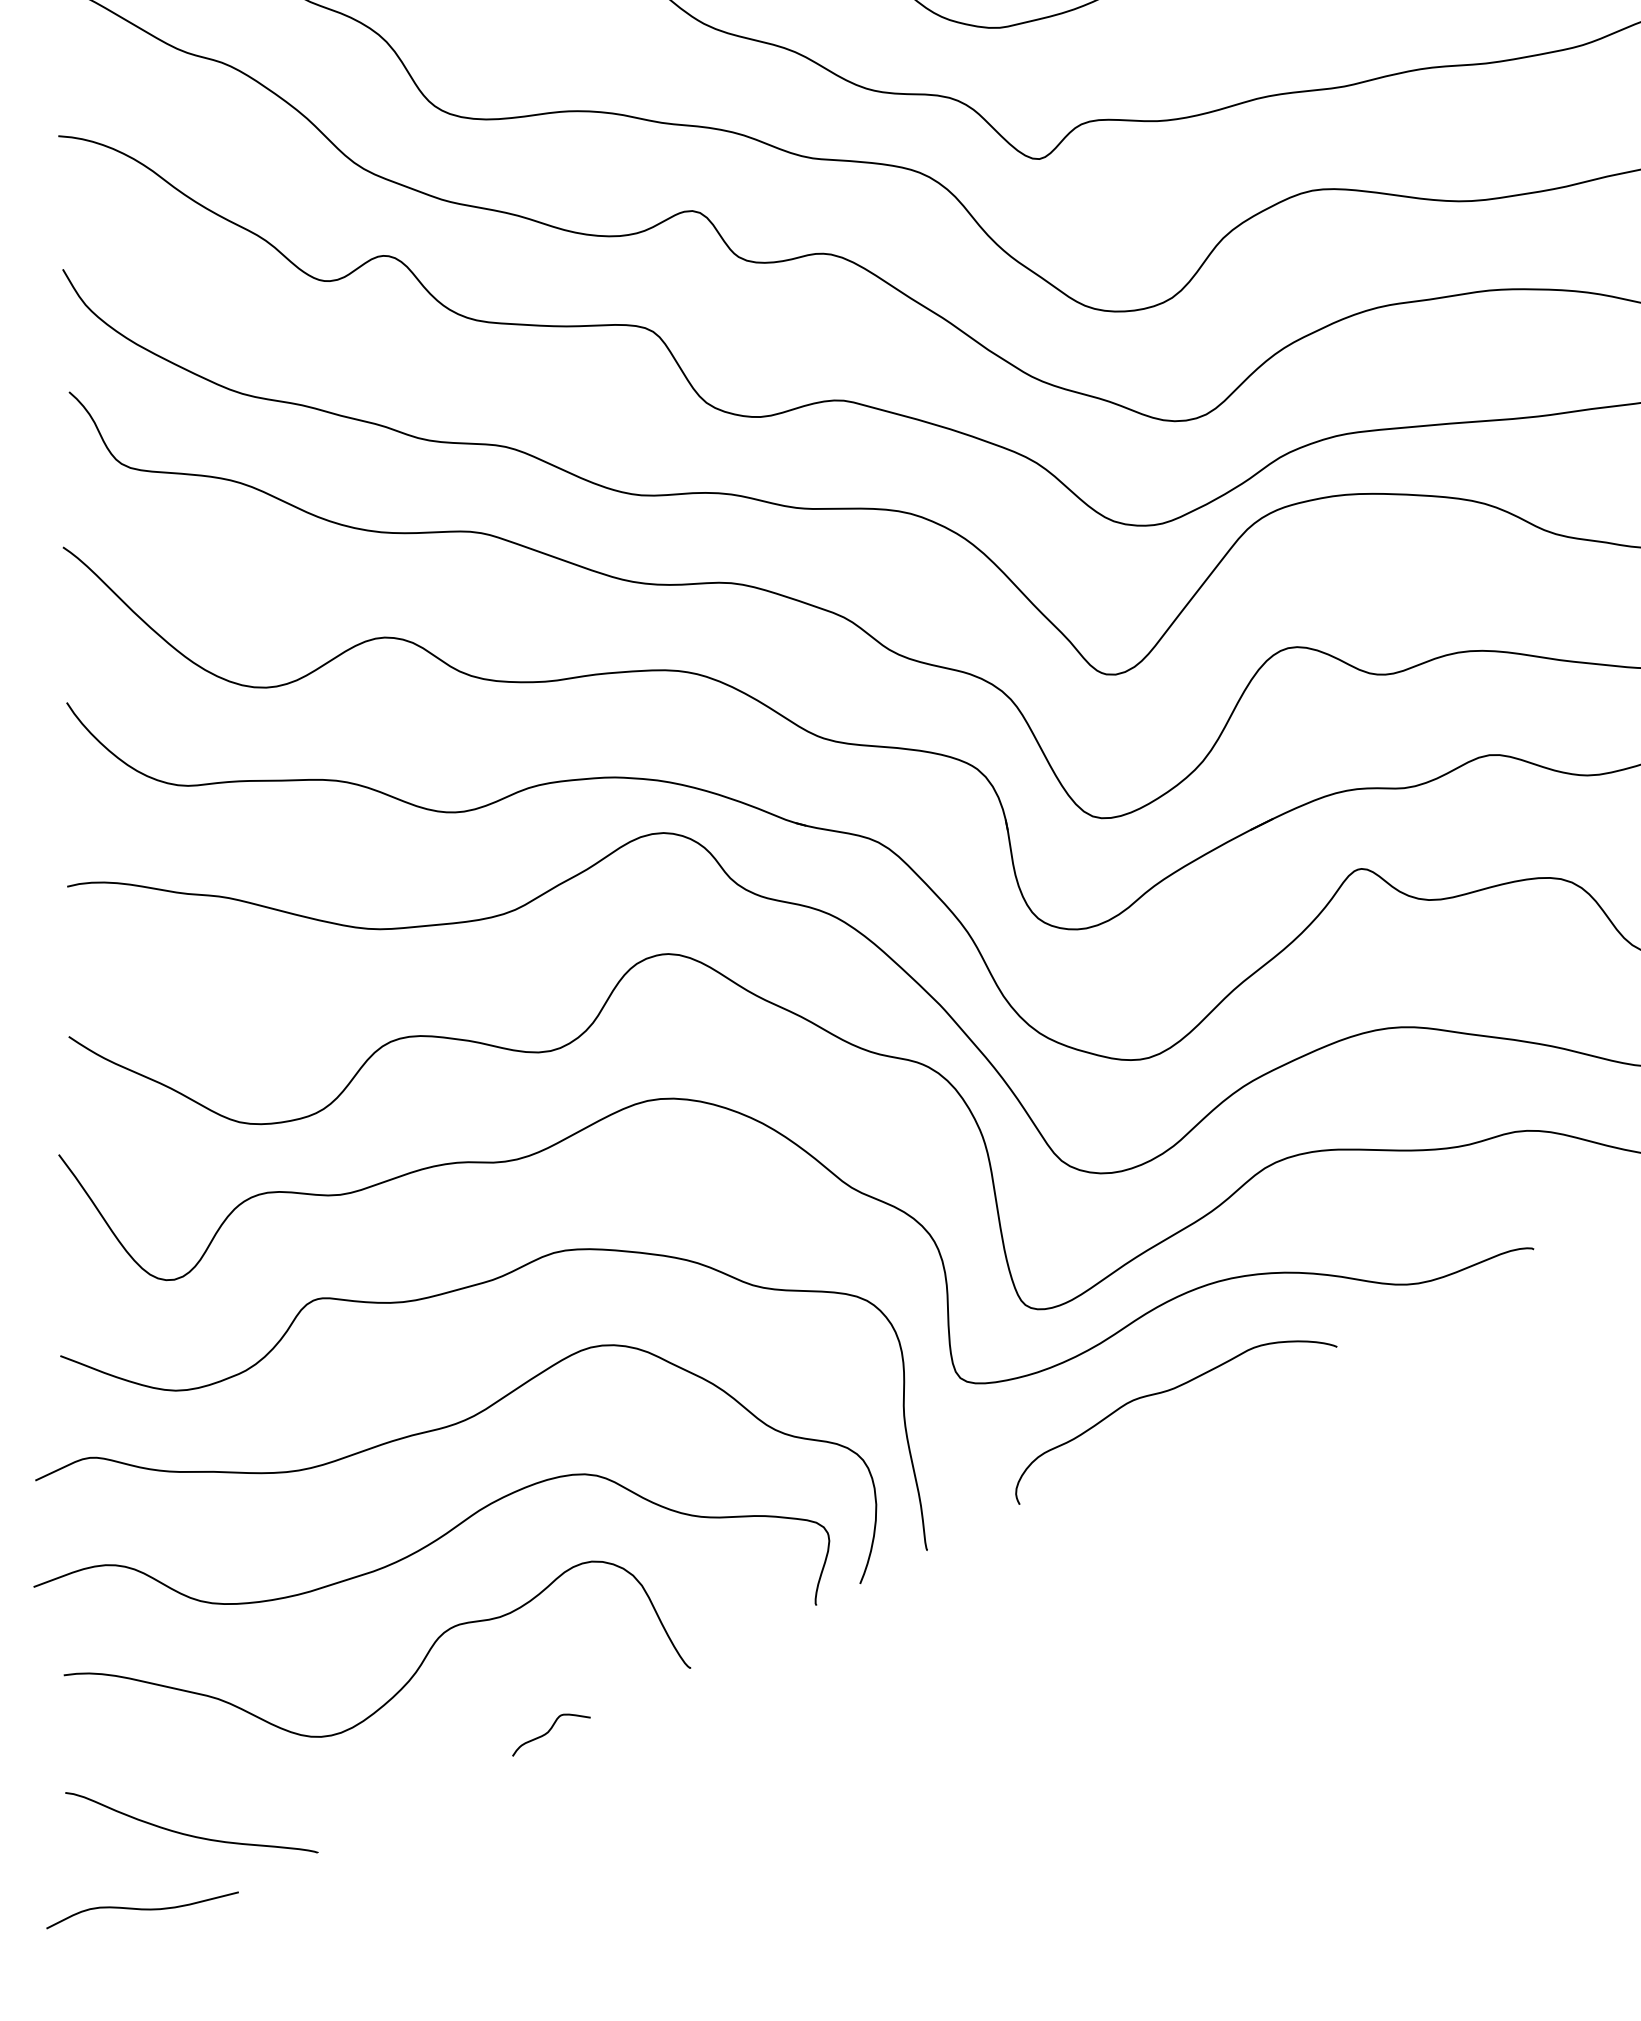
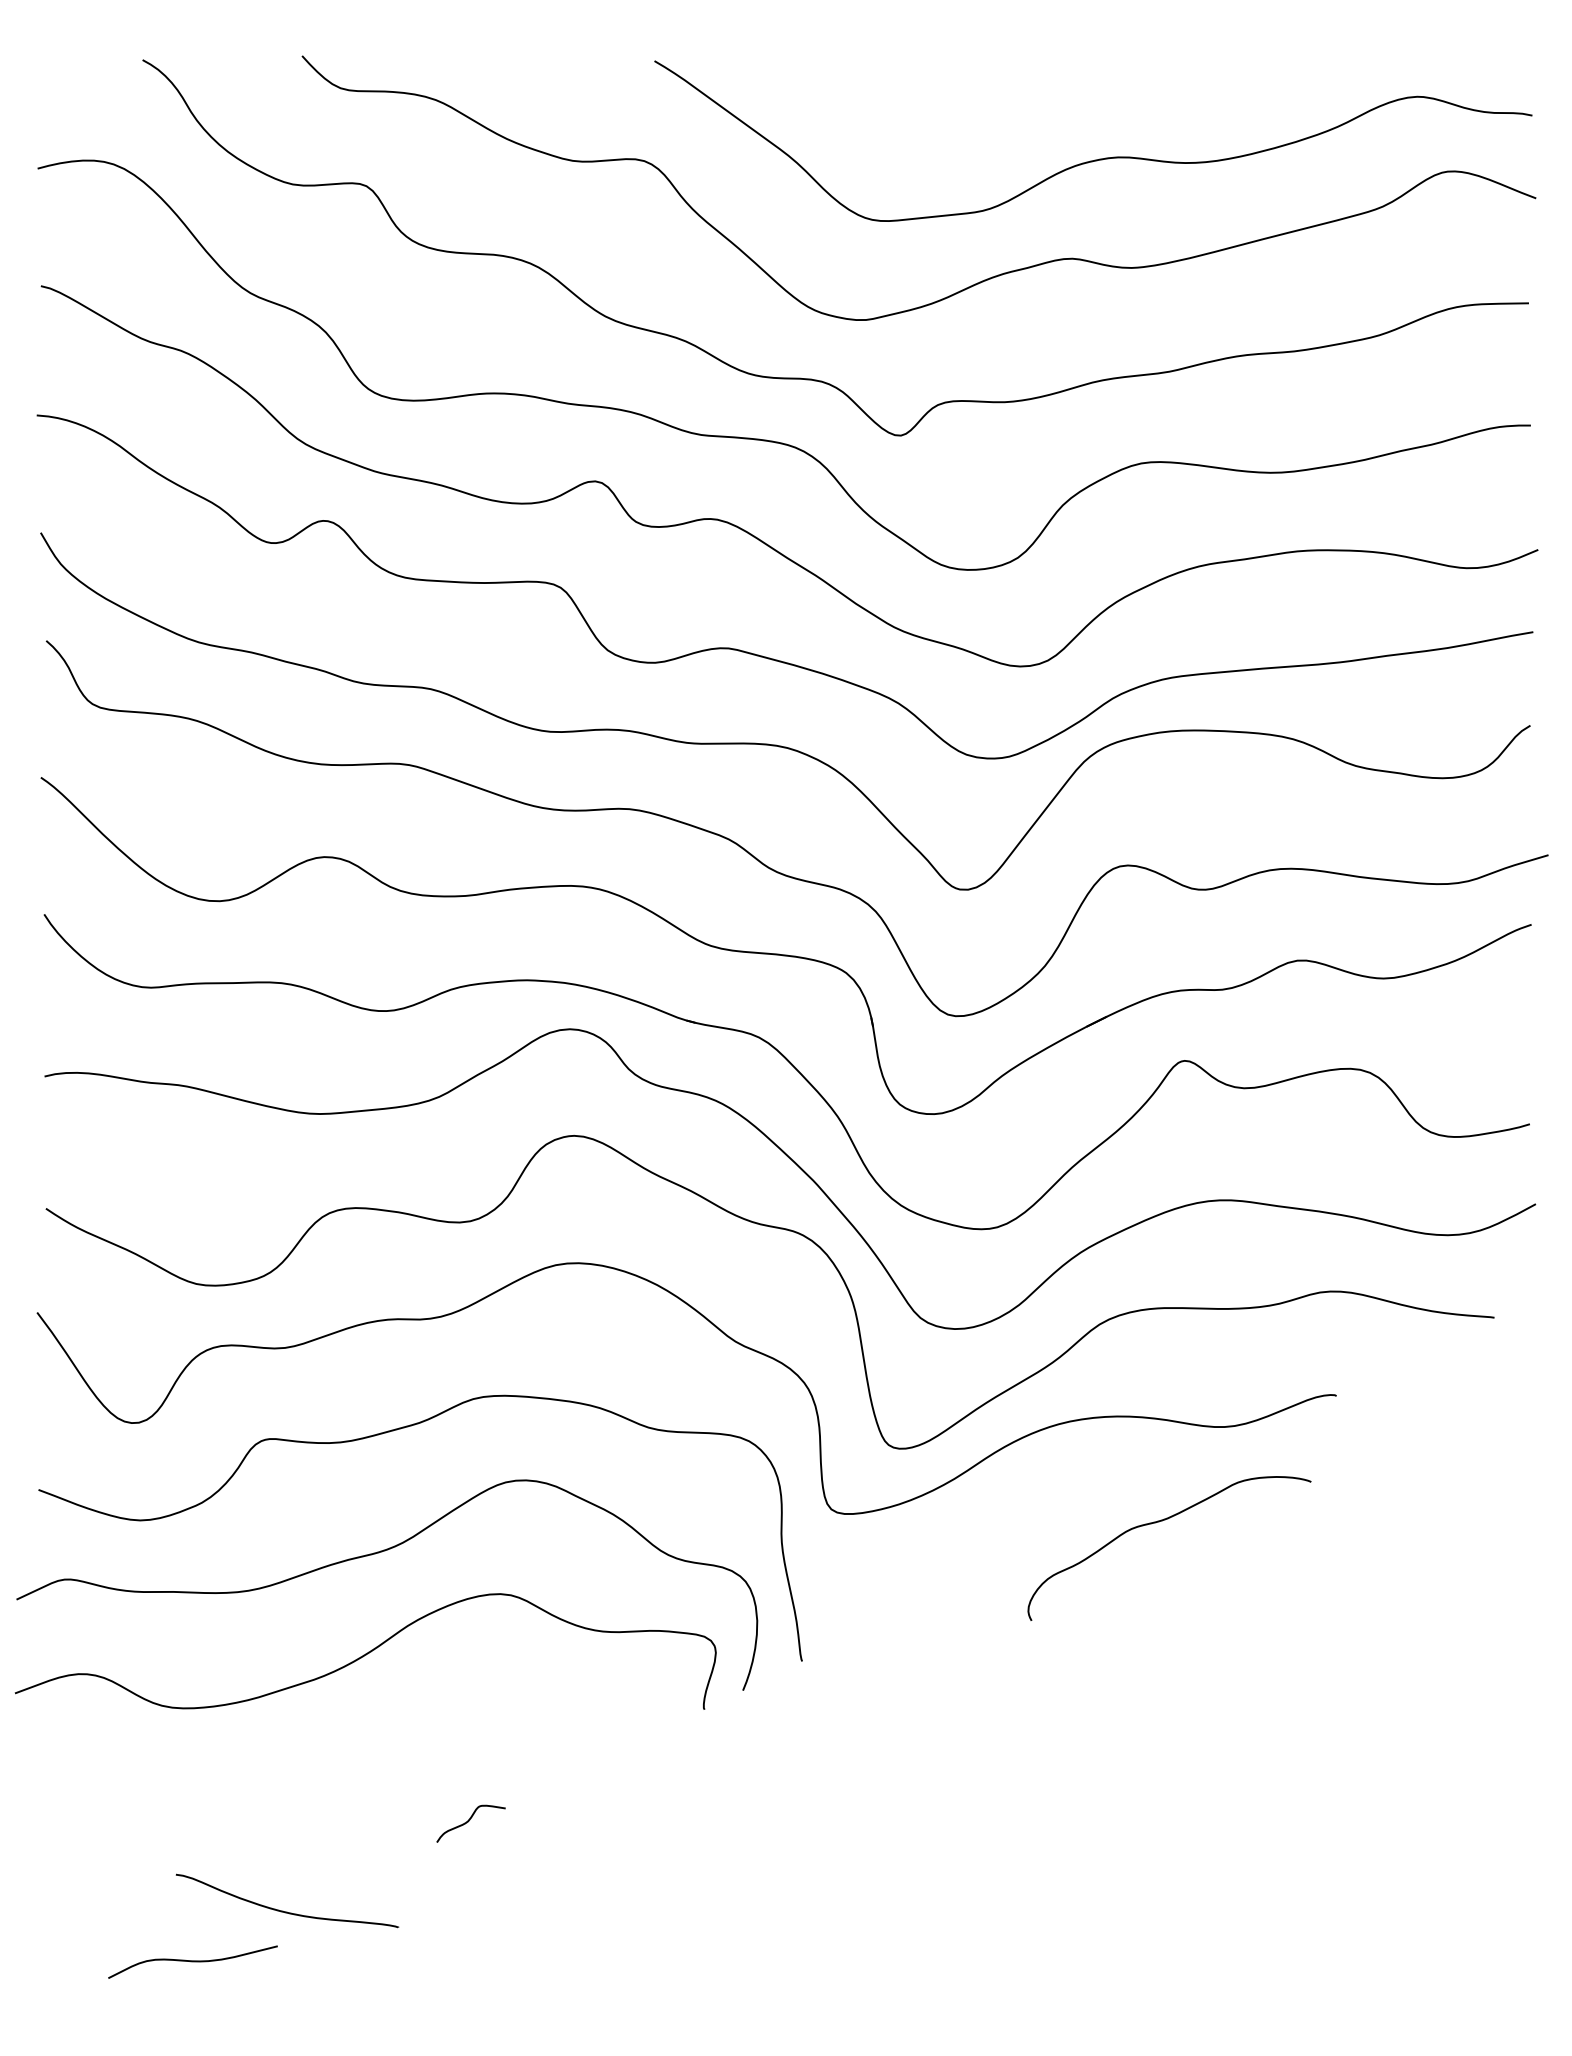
curve: (1164, 1393) -> (1159, 1522), moved
curve: (408, 1679) -> (345, 1774), removed
curve: (187, 1833) -> (283, 1910), moved
curve: (142, 1909) -> (192, 1961), moved

